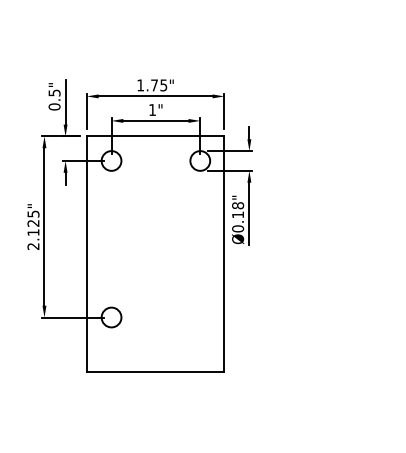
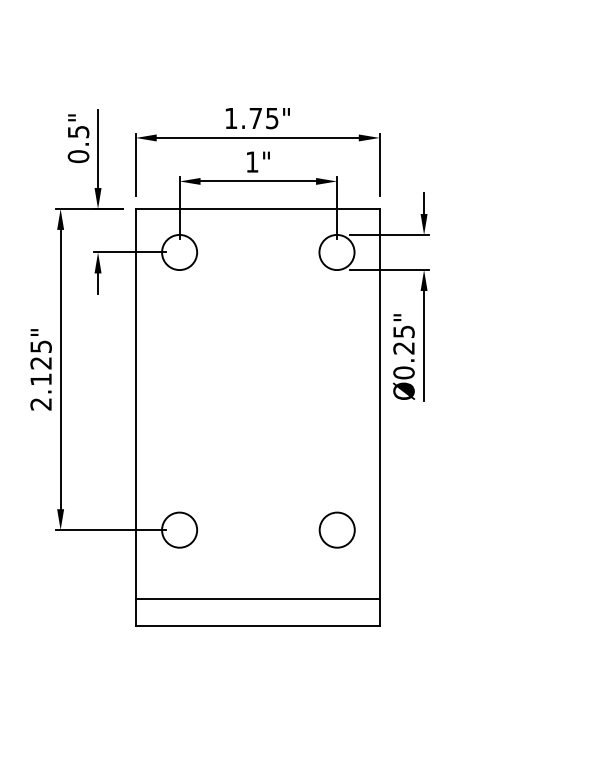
text: (238, 210) -> (404, 340), Ø0.18" -> Ø0.25"
circle: (200, 317) -> (337, 530), added
line: (155, 356) -> (257, 599), added

